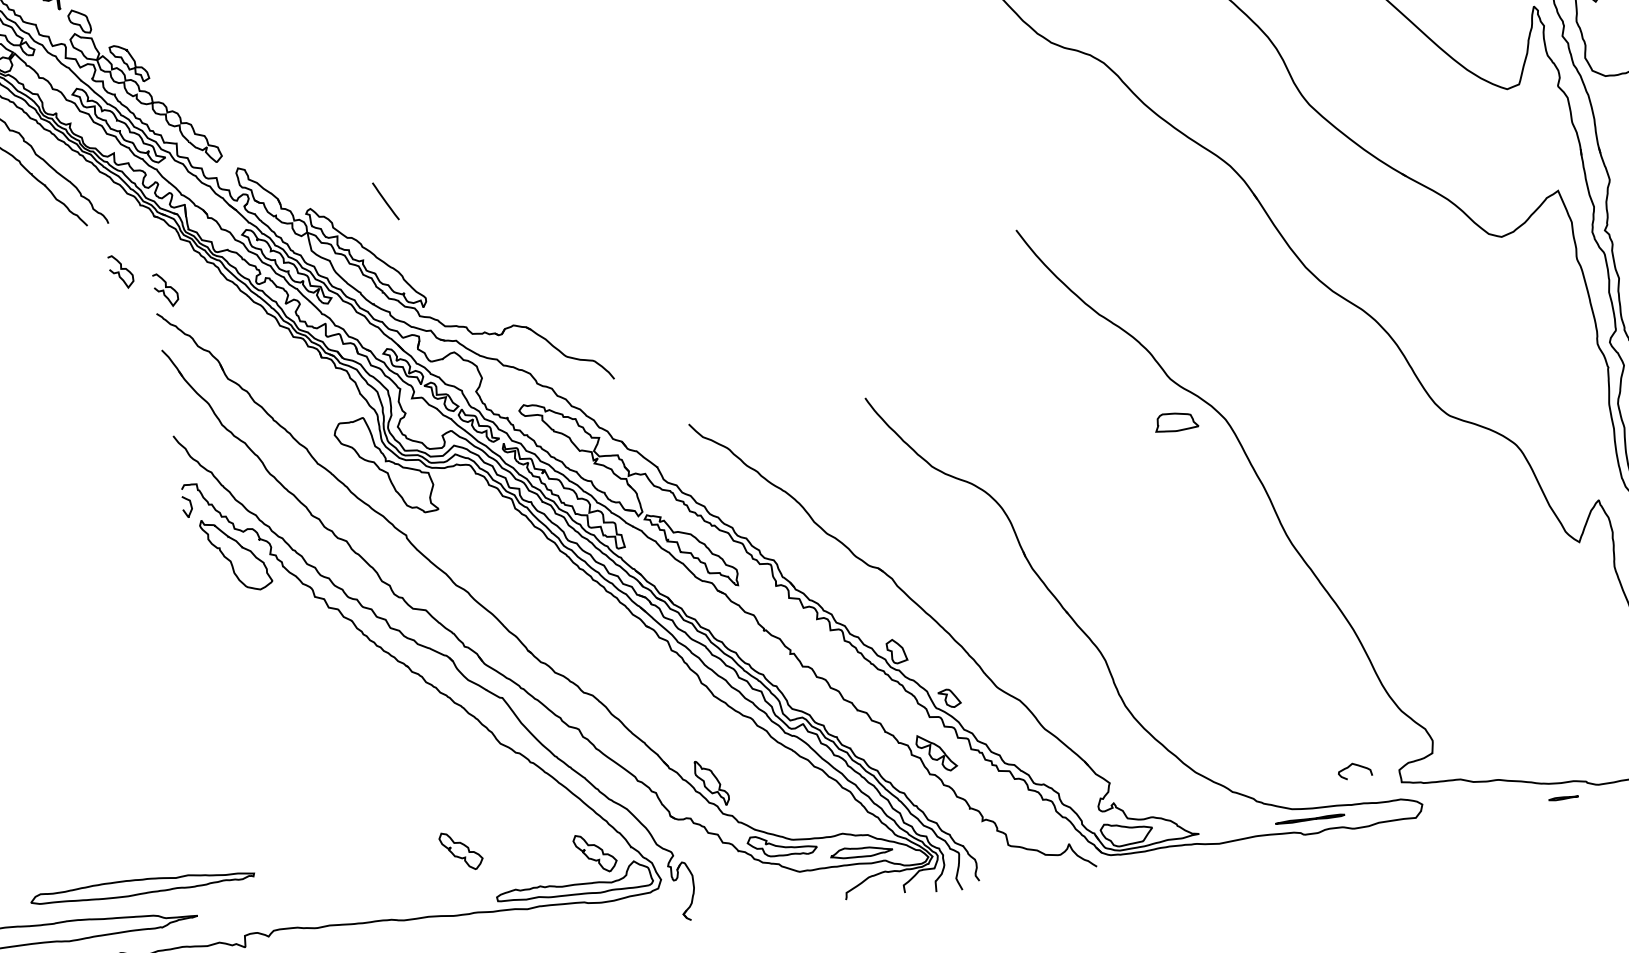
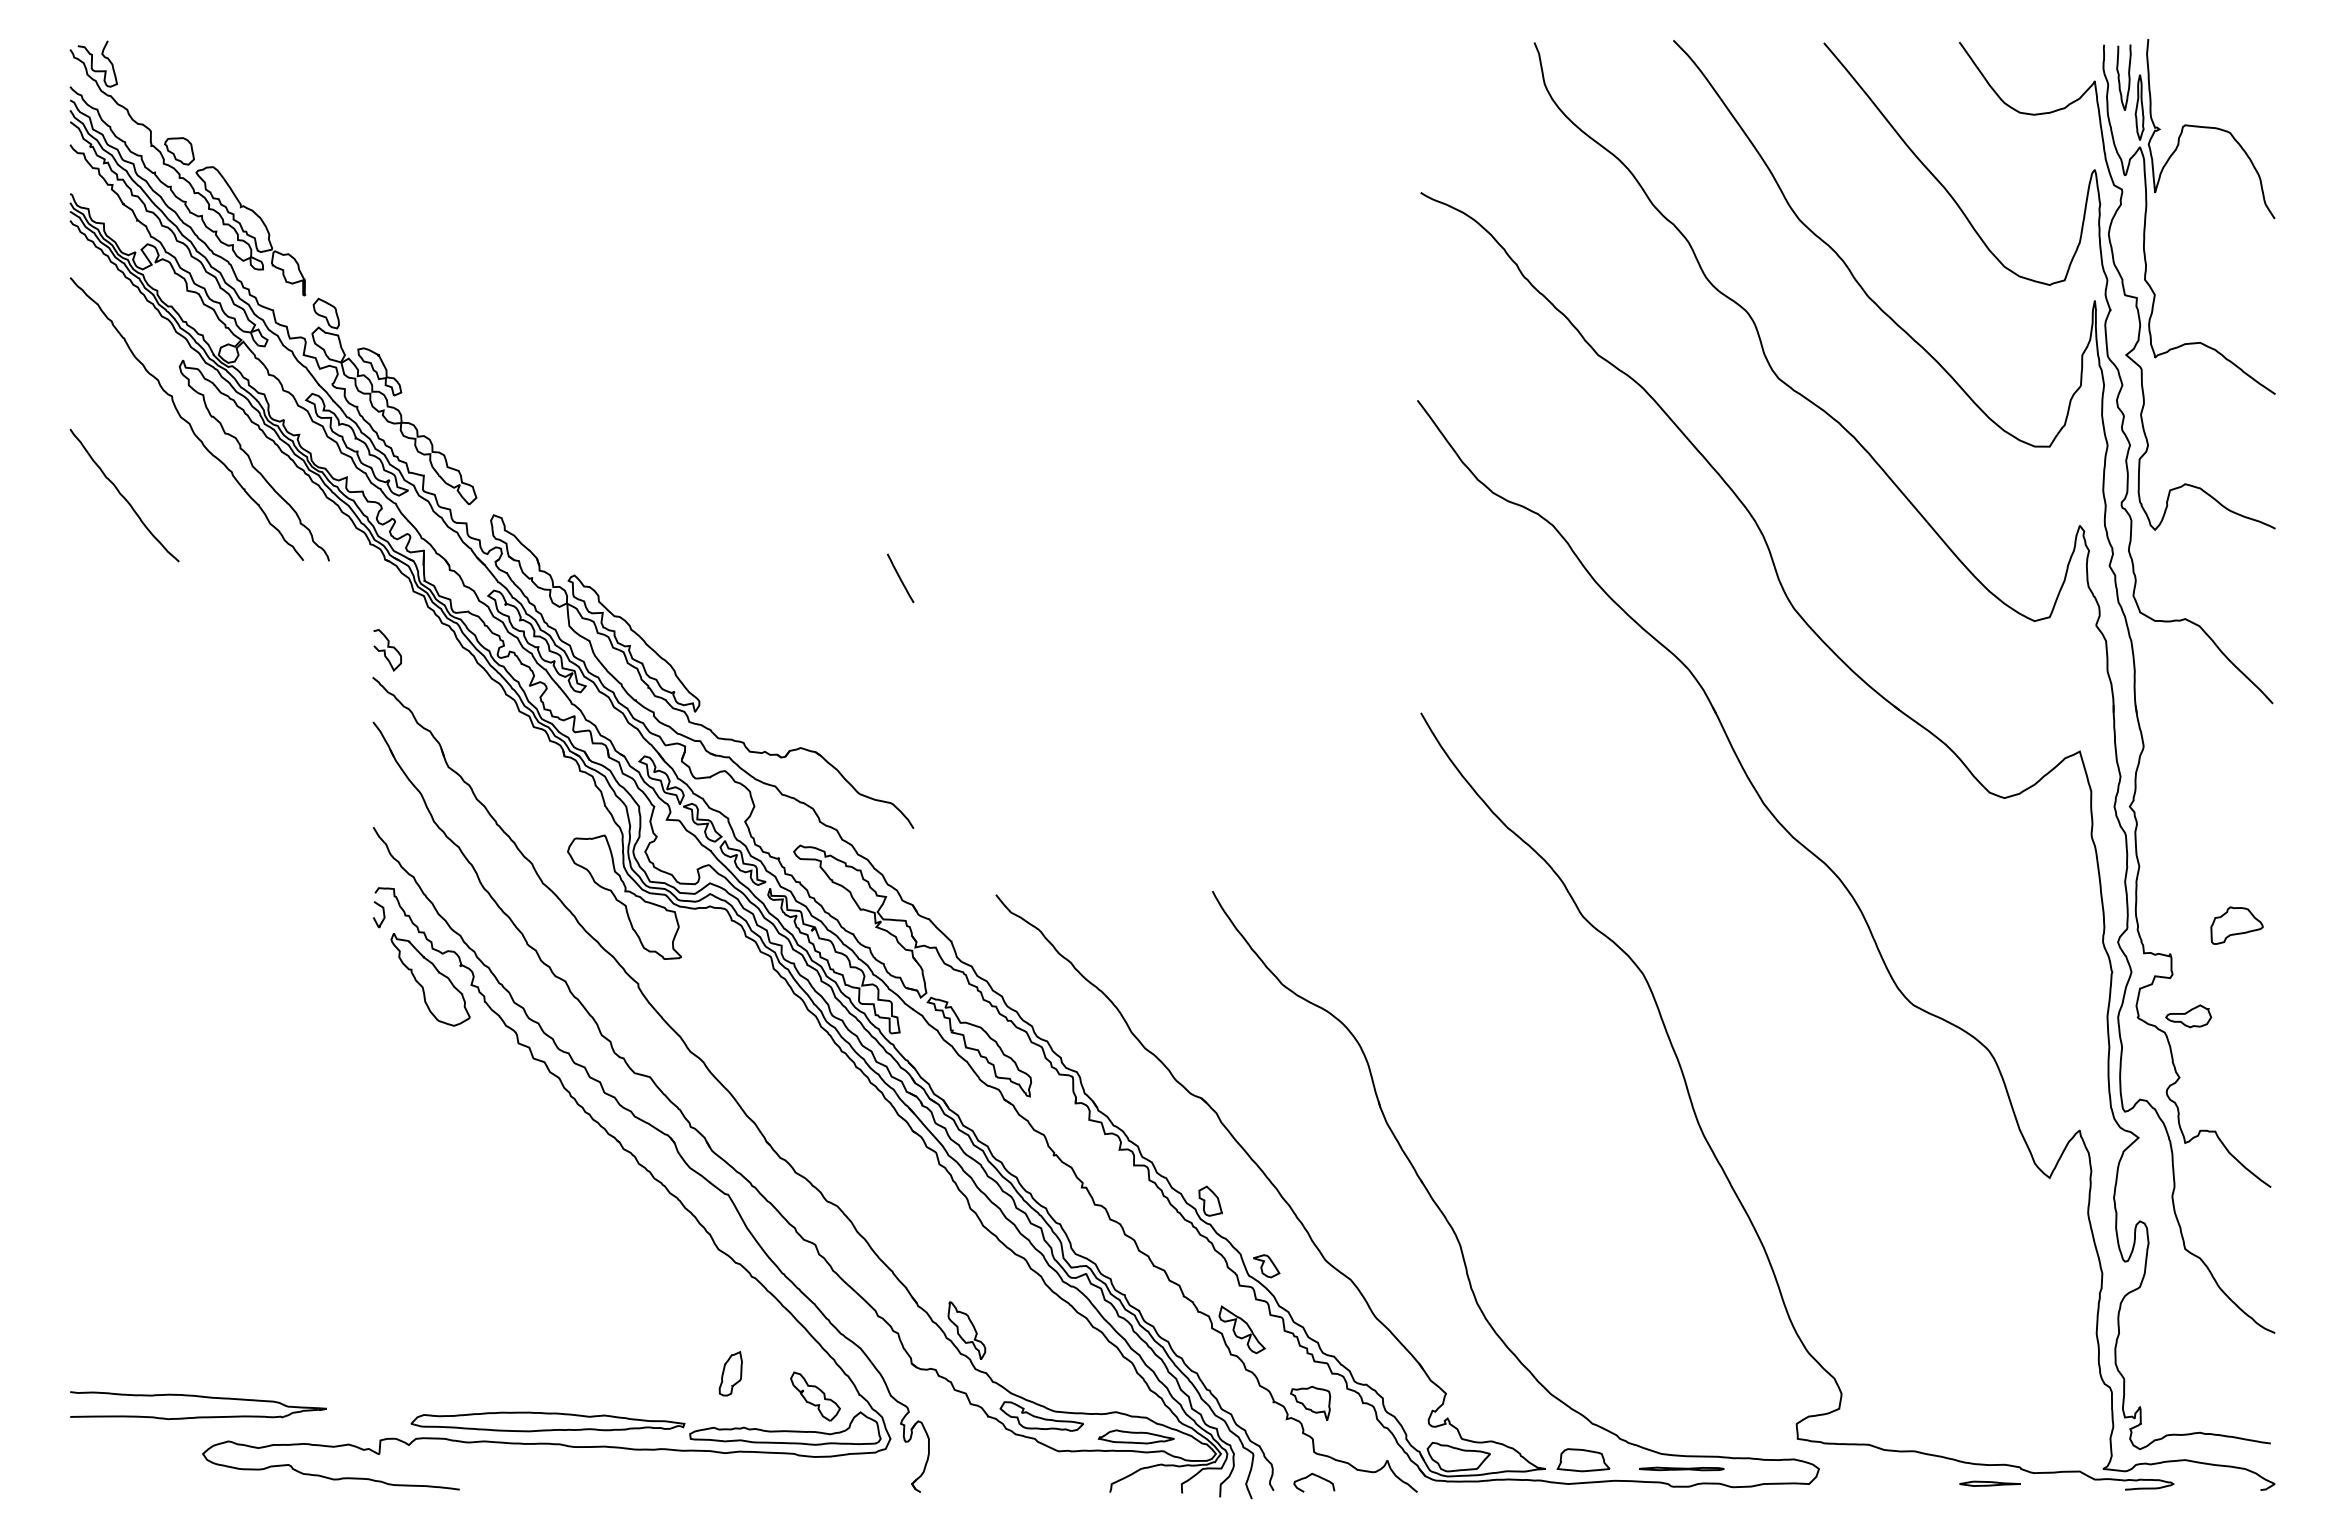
line: (385, 200) -> (900, 577), moved
curve: (119, 272) -> (334, 621), removed
part: (1176, 422) -> (1583, 1460), moved
curve: (1355, 765) -> (1315, 1476), moved
part: (1563, 798) -> (1989, 1483), size x1.67
part: (1000, 804) -> (1310, 1402), added
part: (523, 843) -> (730, 1373), added
part: (461, 850) -> (654, 1372), removed
part: (142, 886) -> (547, 1421), moved

